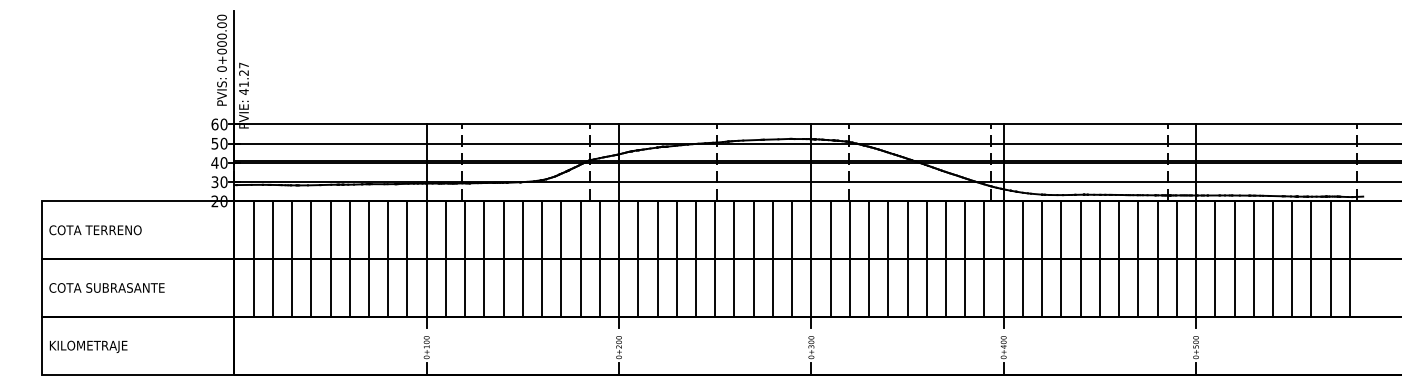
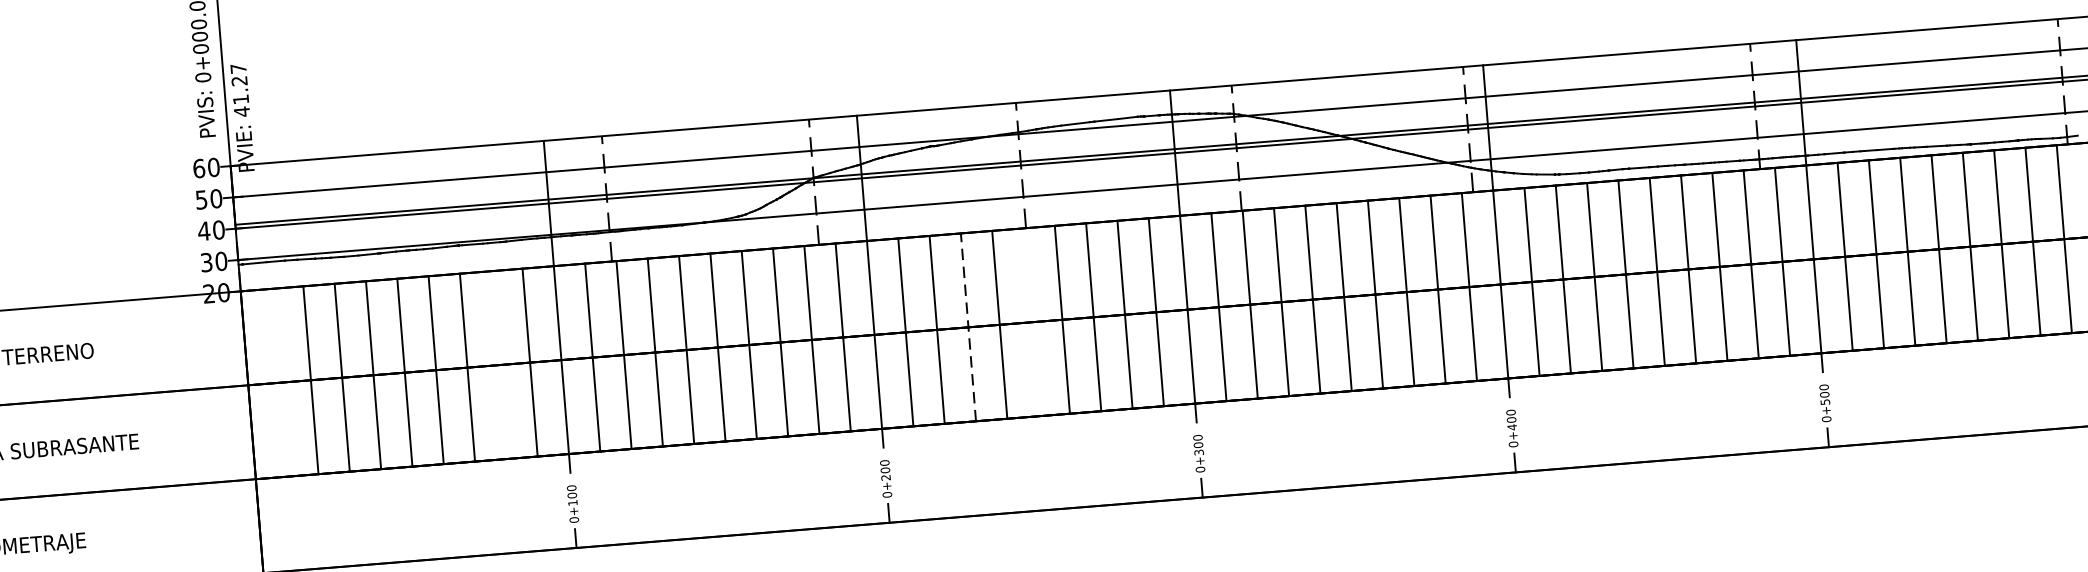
line: (253, 258) -> (279, 381), removed
line: (388, 258) -> (499, 364), removed
line: (715, 258) -> (1031, 321), removed
line: (676, 259) -> (968, 327), solid -> dashed

